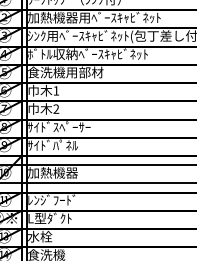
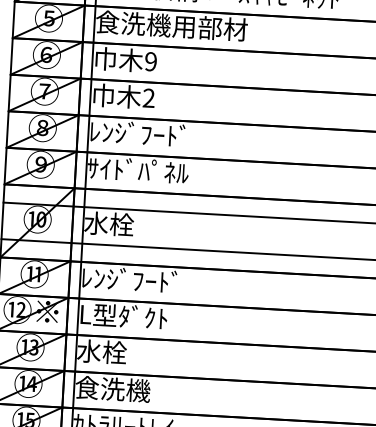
text: (56, 90) -> (151, 60), 1 -> 9
text: (59, 126) -> (153, 133), ｻｲﾄﾞｽﾍﾟｰｻｰ -> ﾚﾝｼﾞﾌｰﾄﾞ
text: (52, 172) -> (134, 224), 加熱機器 -> 水栓

